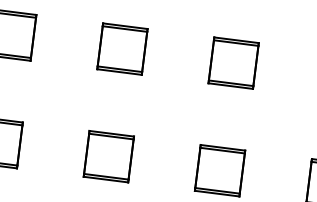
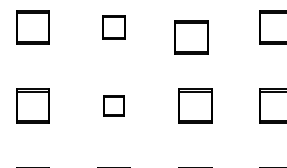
part: (121, 48) -> (113, 27), size x0.7
part: (233, 63) -> (191, 37), moved
part: (108, 155) -> (113, 105), size x0.6

